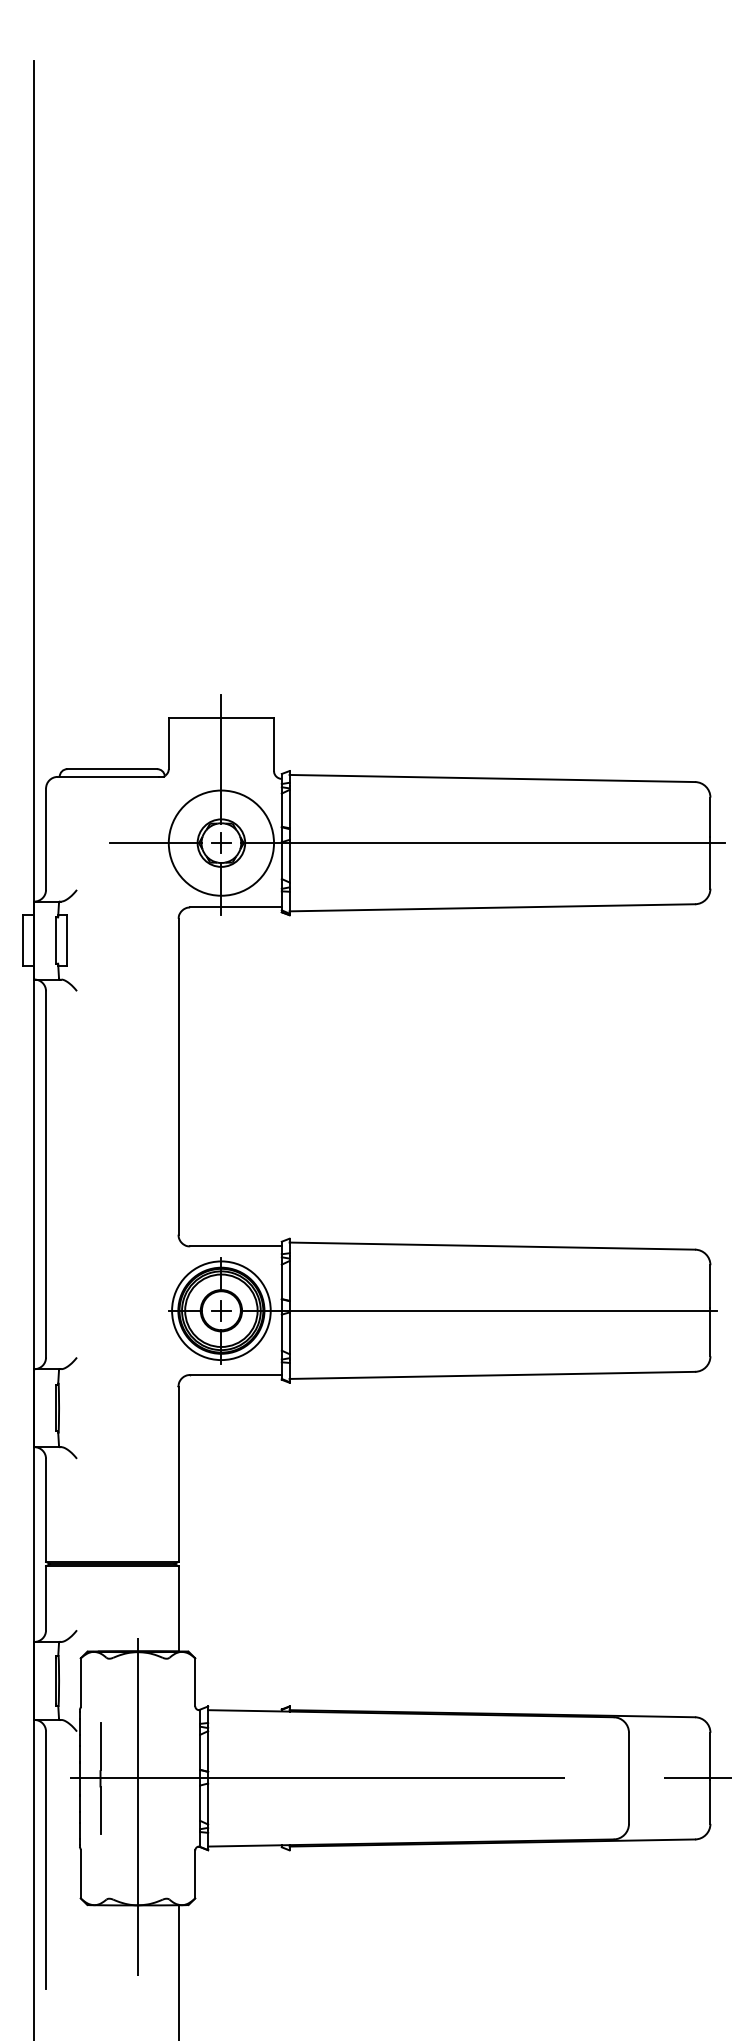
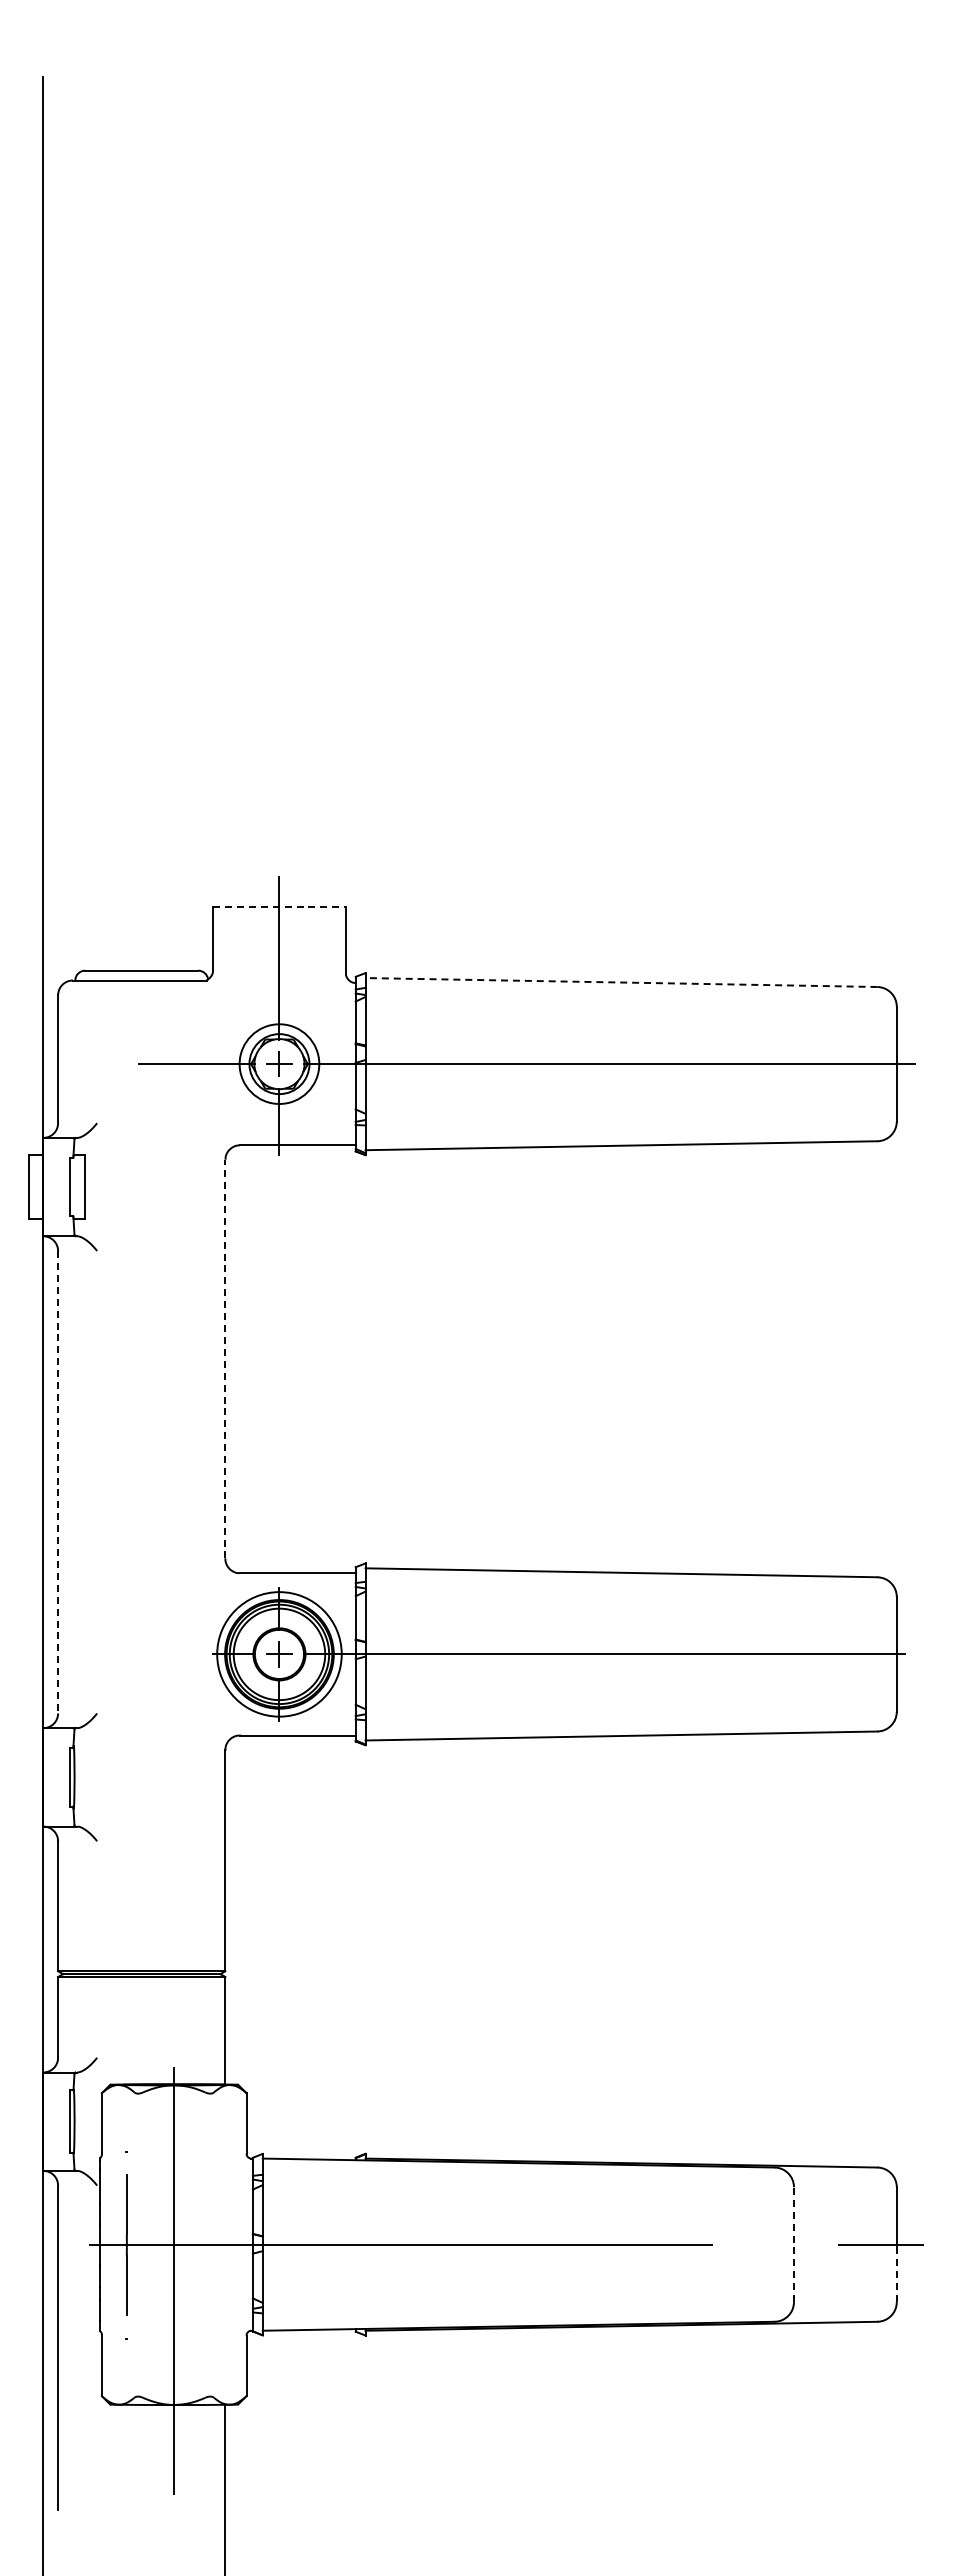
line: (221, 718) -> (279, 906), solid -> dashed
line: (492, 778) -> (621, 982), solid -> dashed
circle: (221, 842) -> (279, 1063), size x0.6
line: (178, 1076) -> (225, 1358), solid -> dashed
line: (46, 1174) -> (58, 1482), solid -> dashed
line: (628, 1778) -> (793, 2244), solid -> dashed
line: (710, 1802) -> (896, 2274), solid -> dashed

